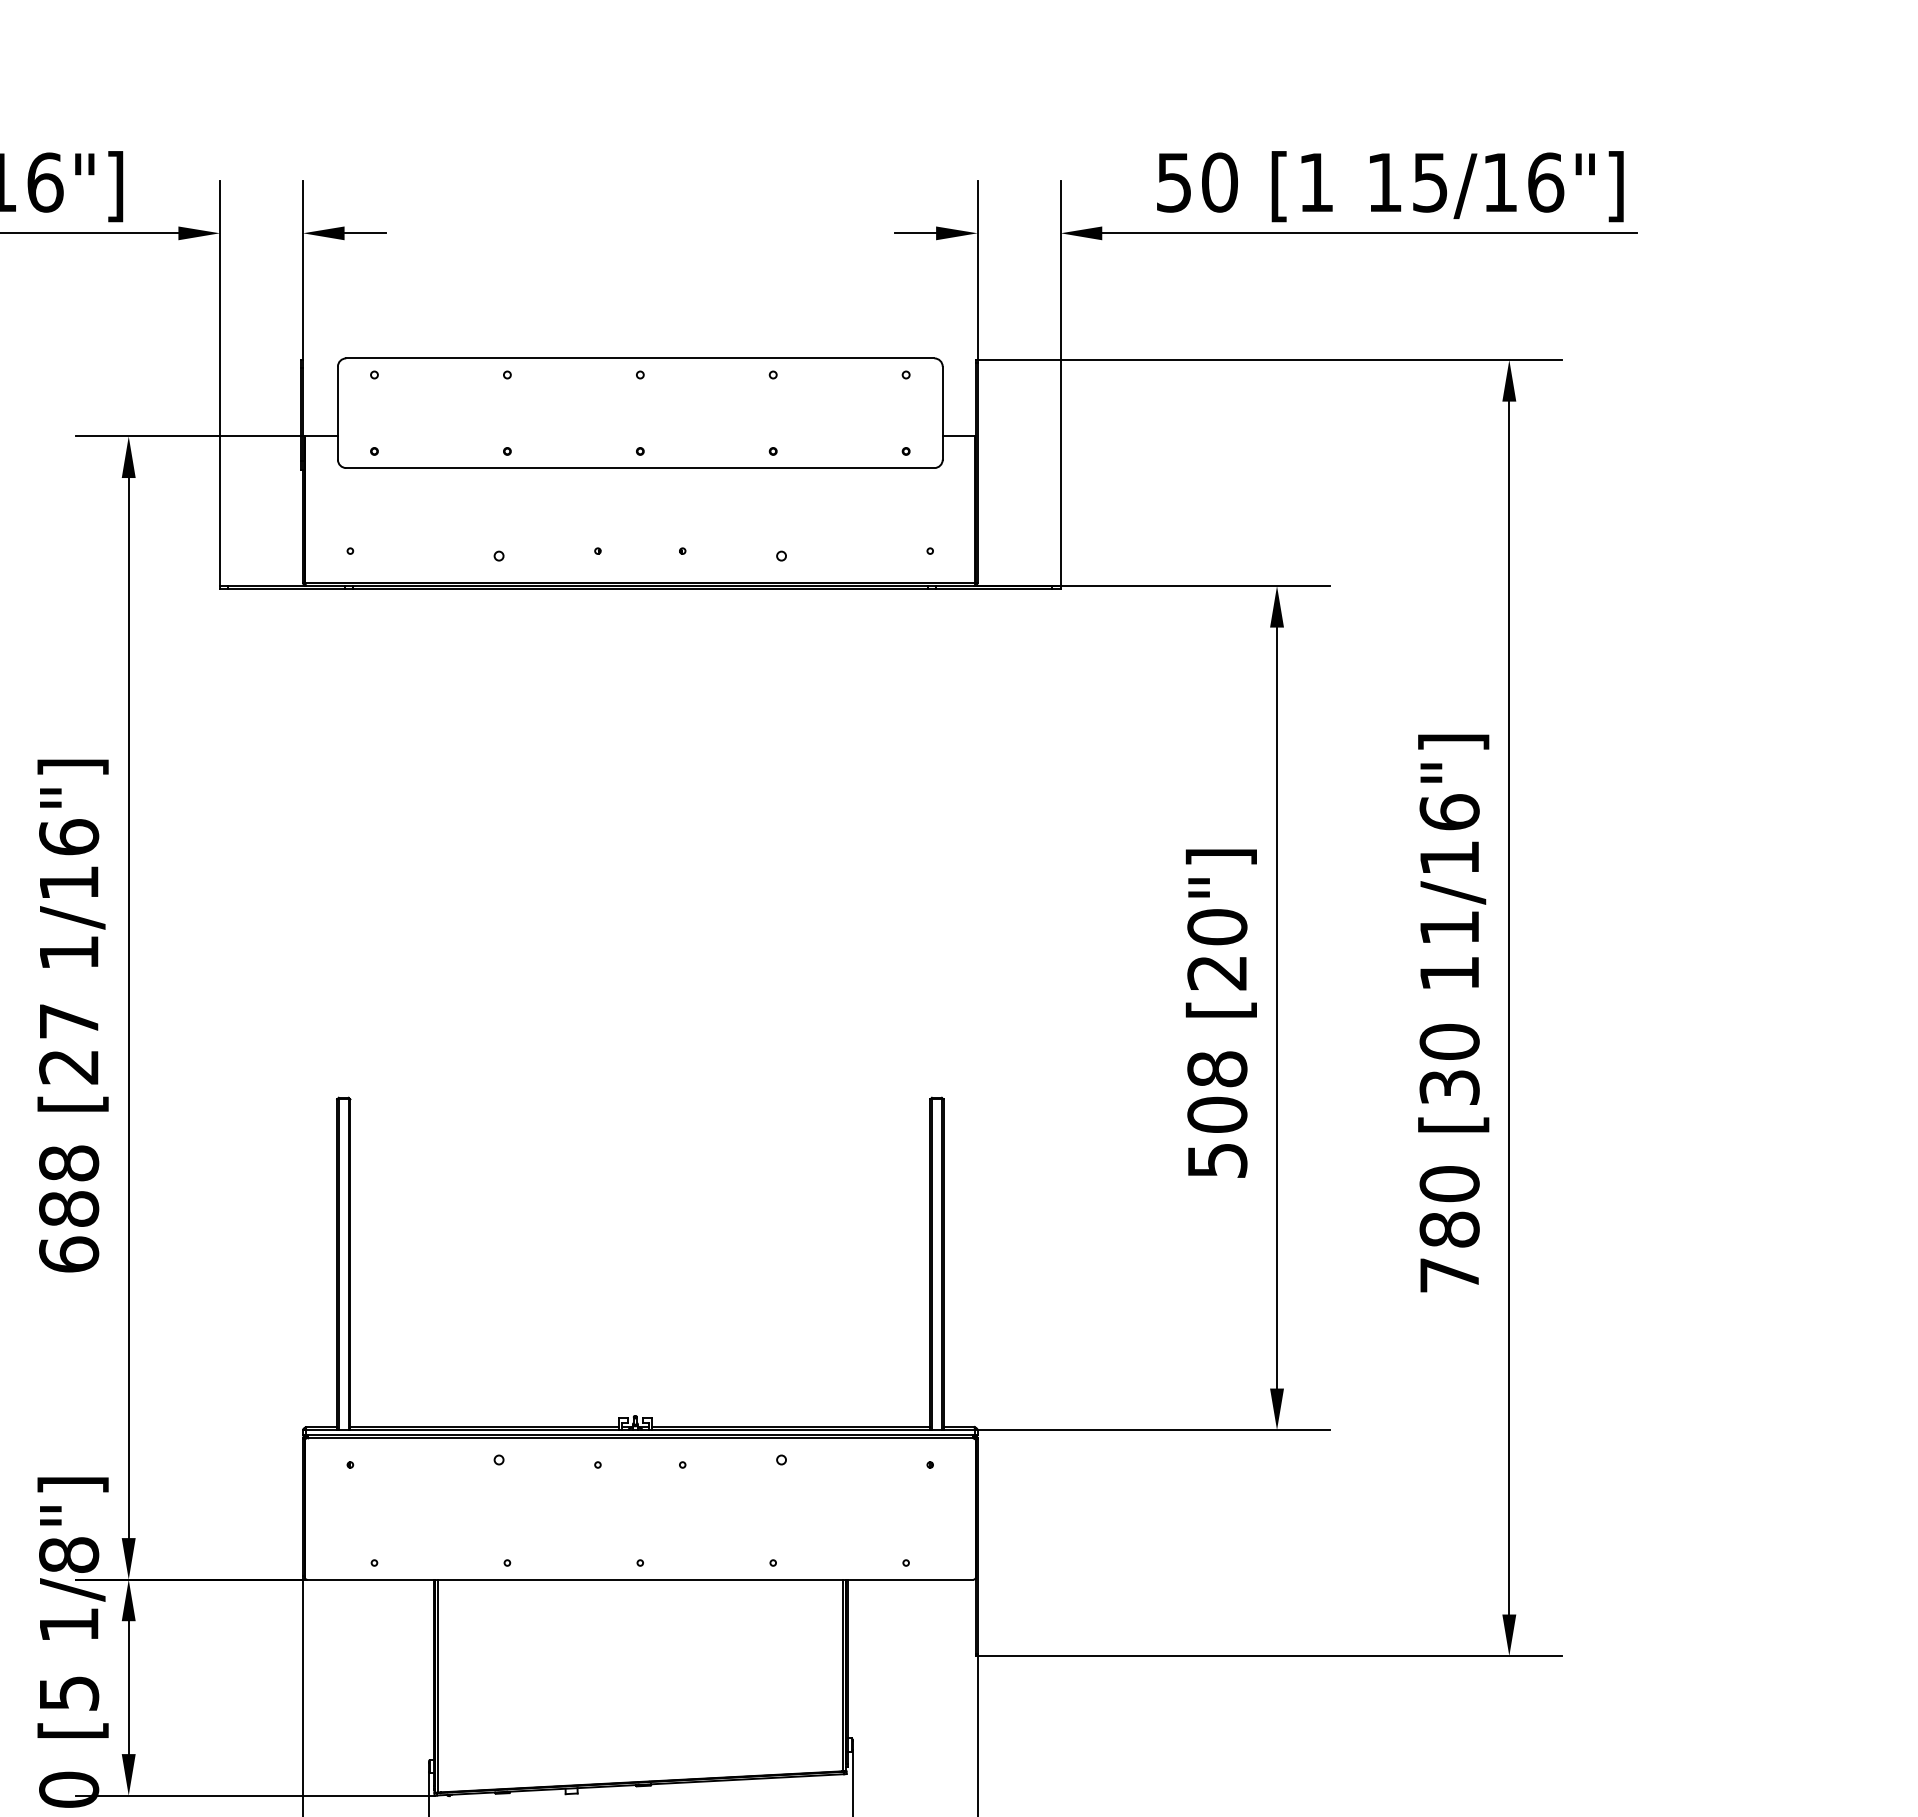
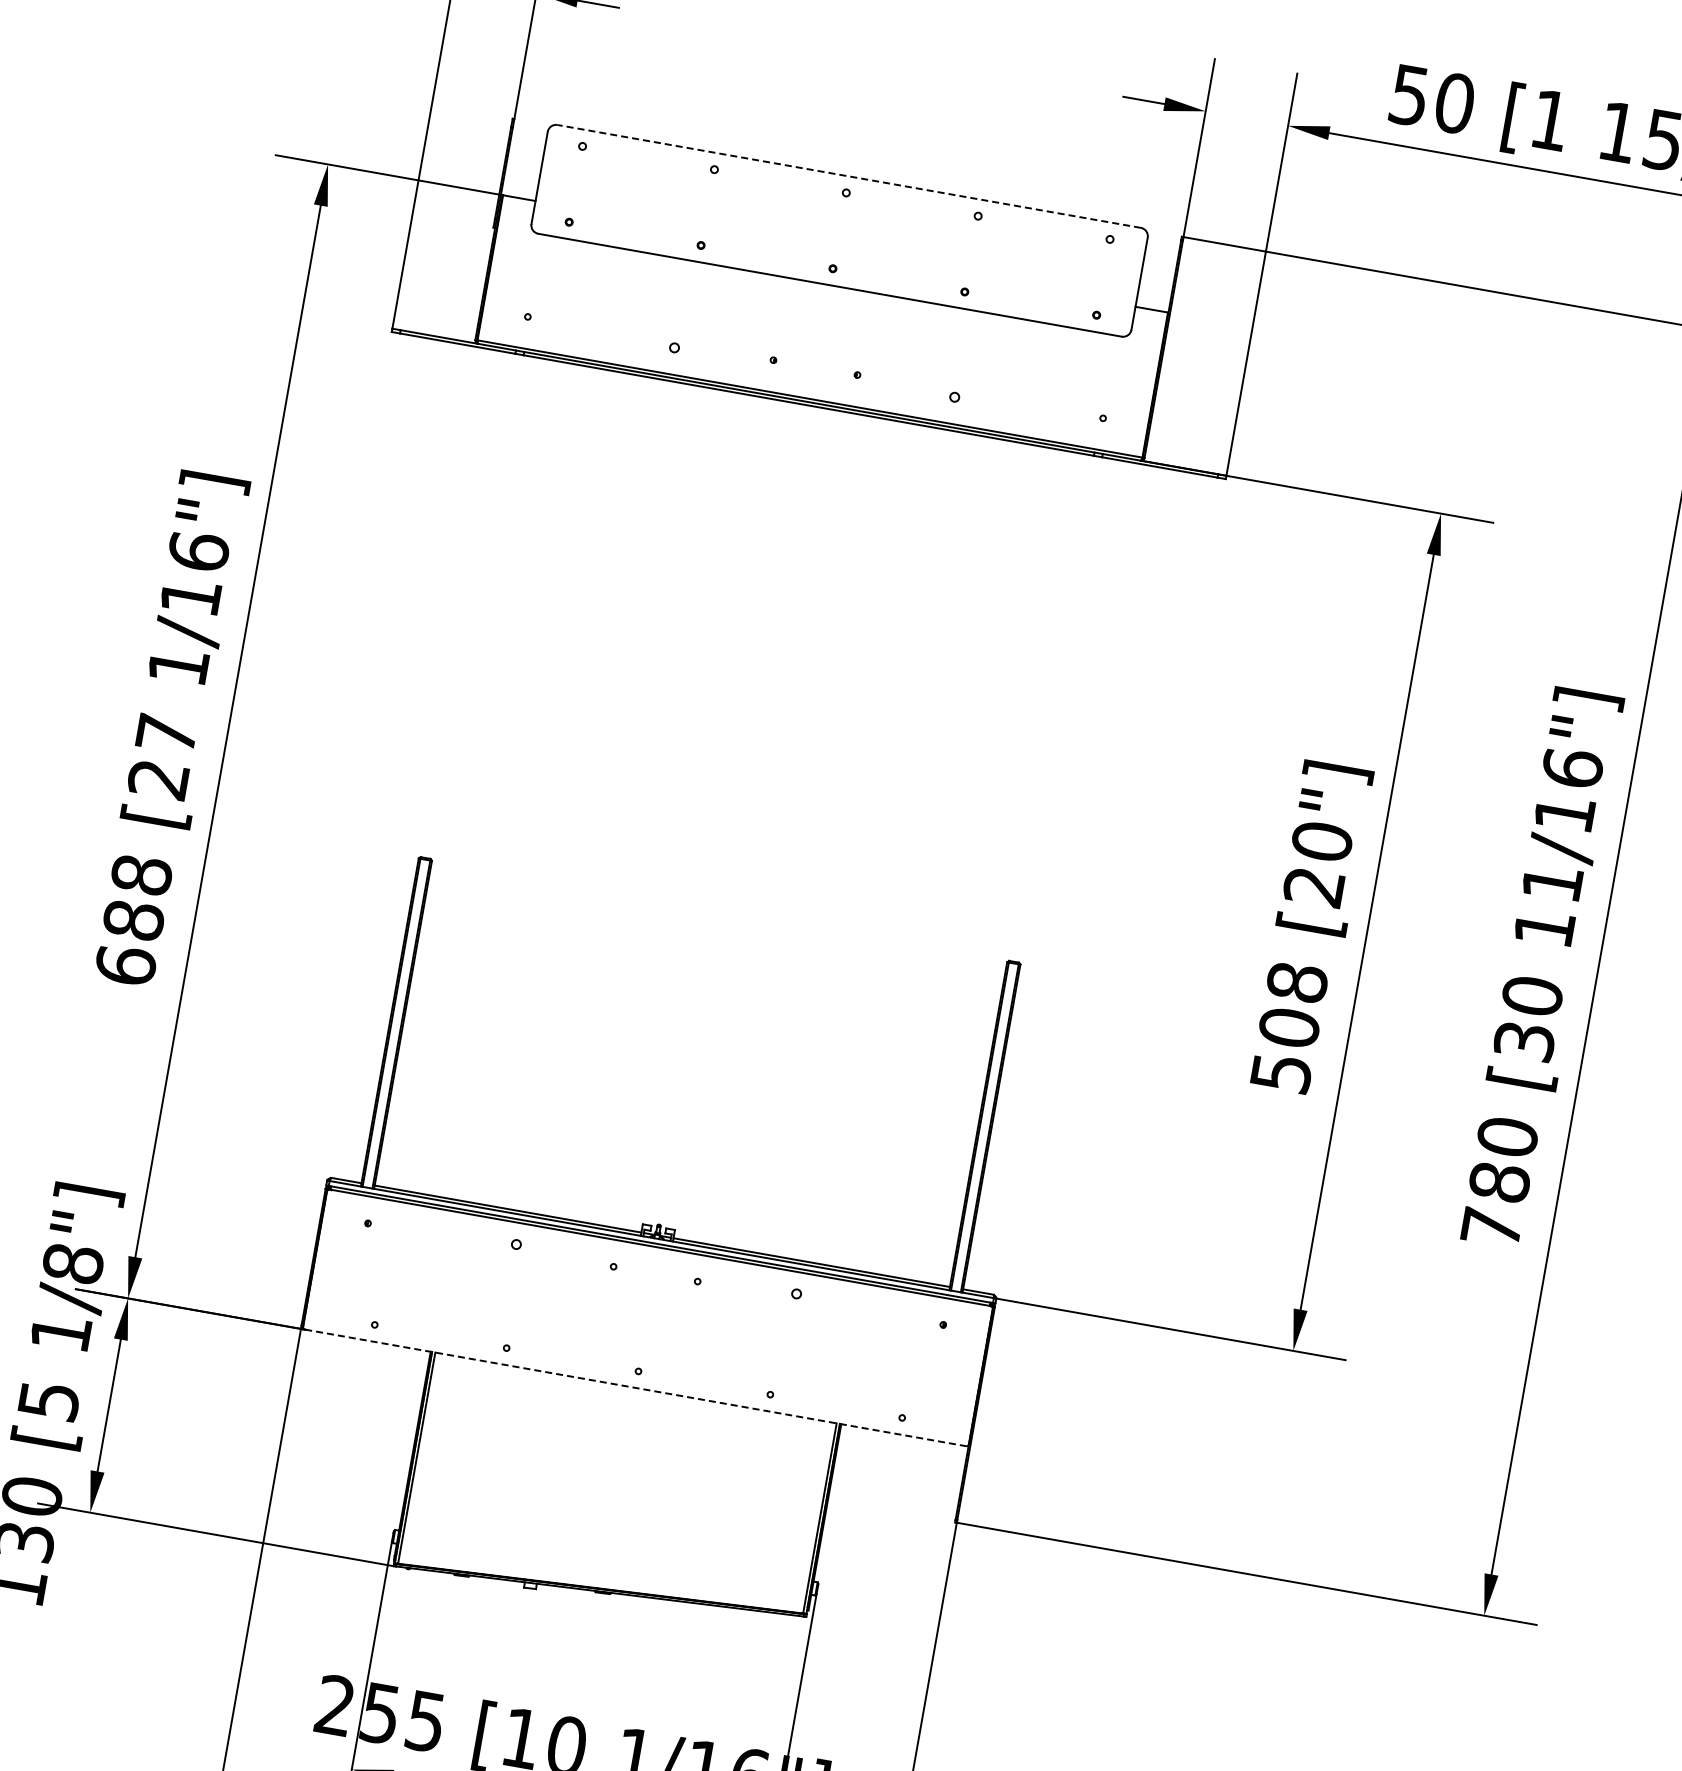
line: (639, 358) -> (848, 176), solid -> dashed
line: (640, 1579) -> (635, 1387), solid -> dashed

